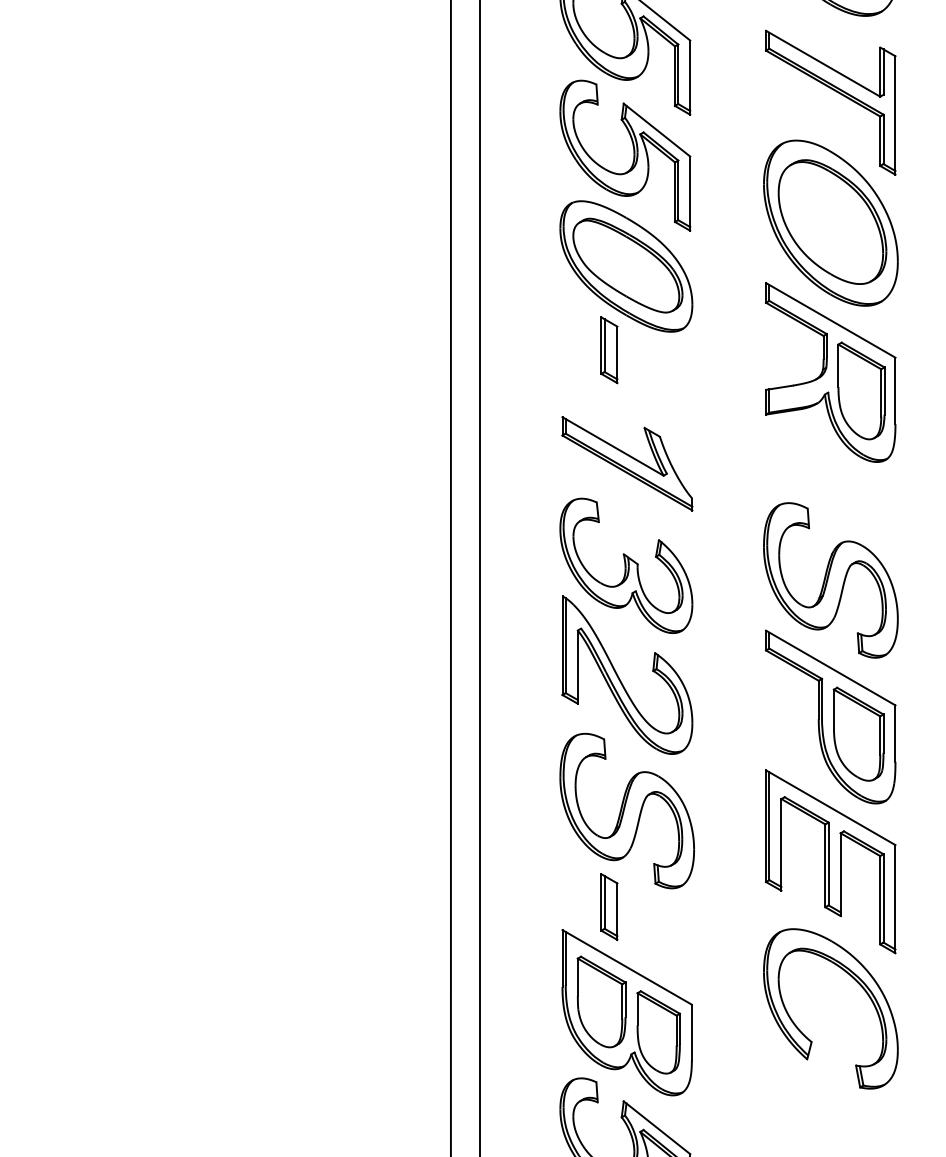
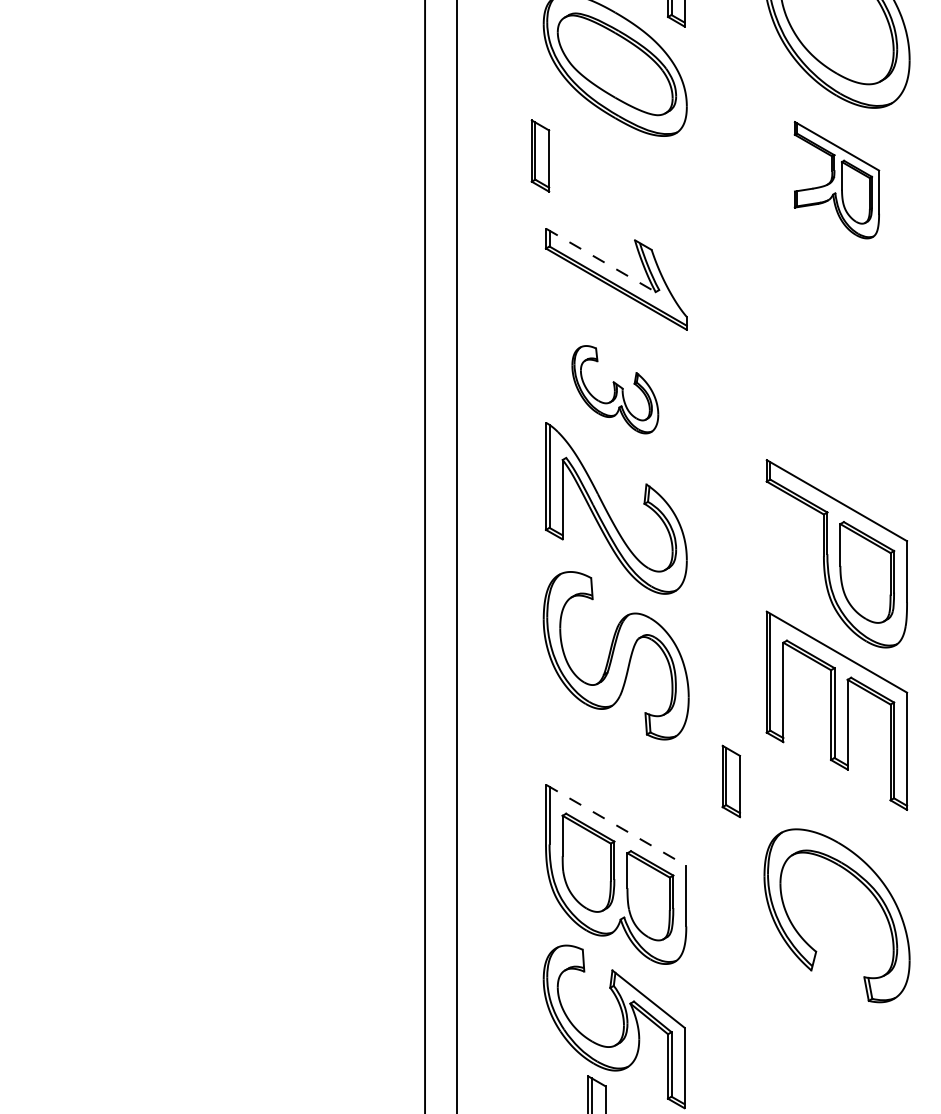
part: (609, 350) -> (540, 156), moved
part: (830, 372) -> (836, 180), size x0.6
line: (613, 446) -> (601, 260), solid -> dashed
part: (626, 565) -> (615, 389), size x0.6
part: (830, 580) -> (836, 405), removed
part: (609, 906) -> (731, 780), moved
line: (627, 967) -> (616, 825), solid -> dashed
part: (856, 982) -> (864, 887), moved

